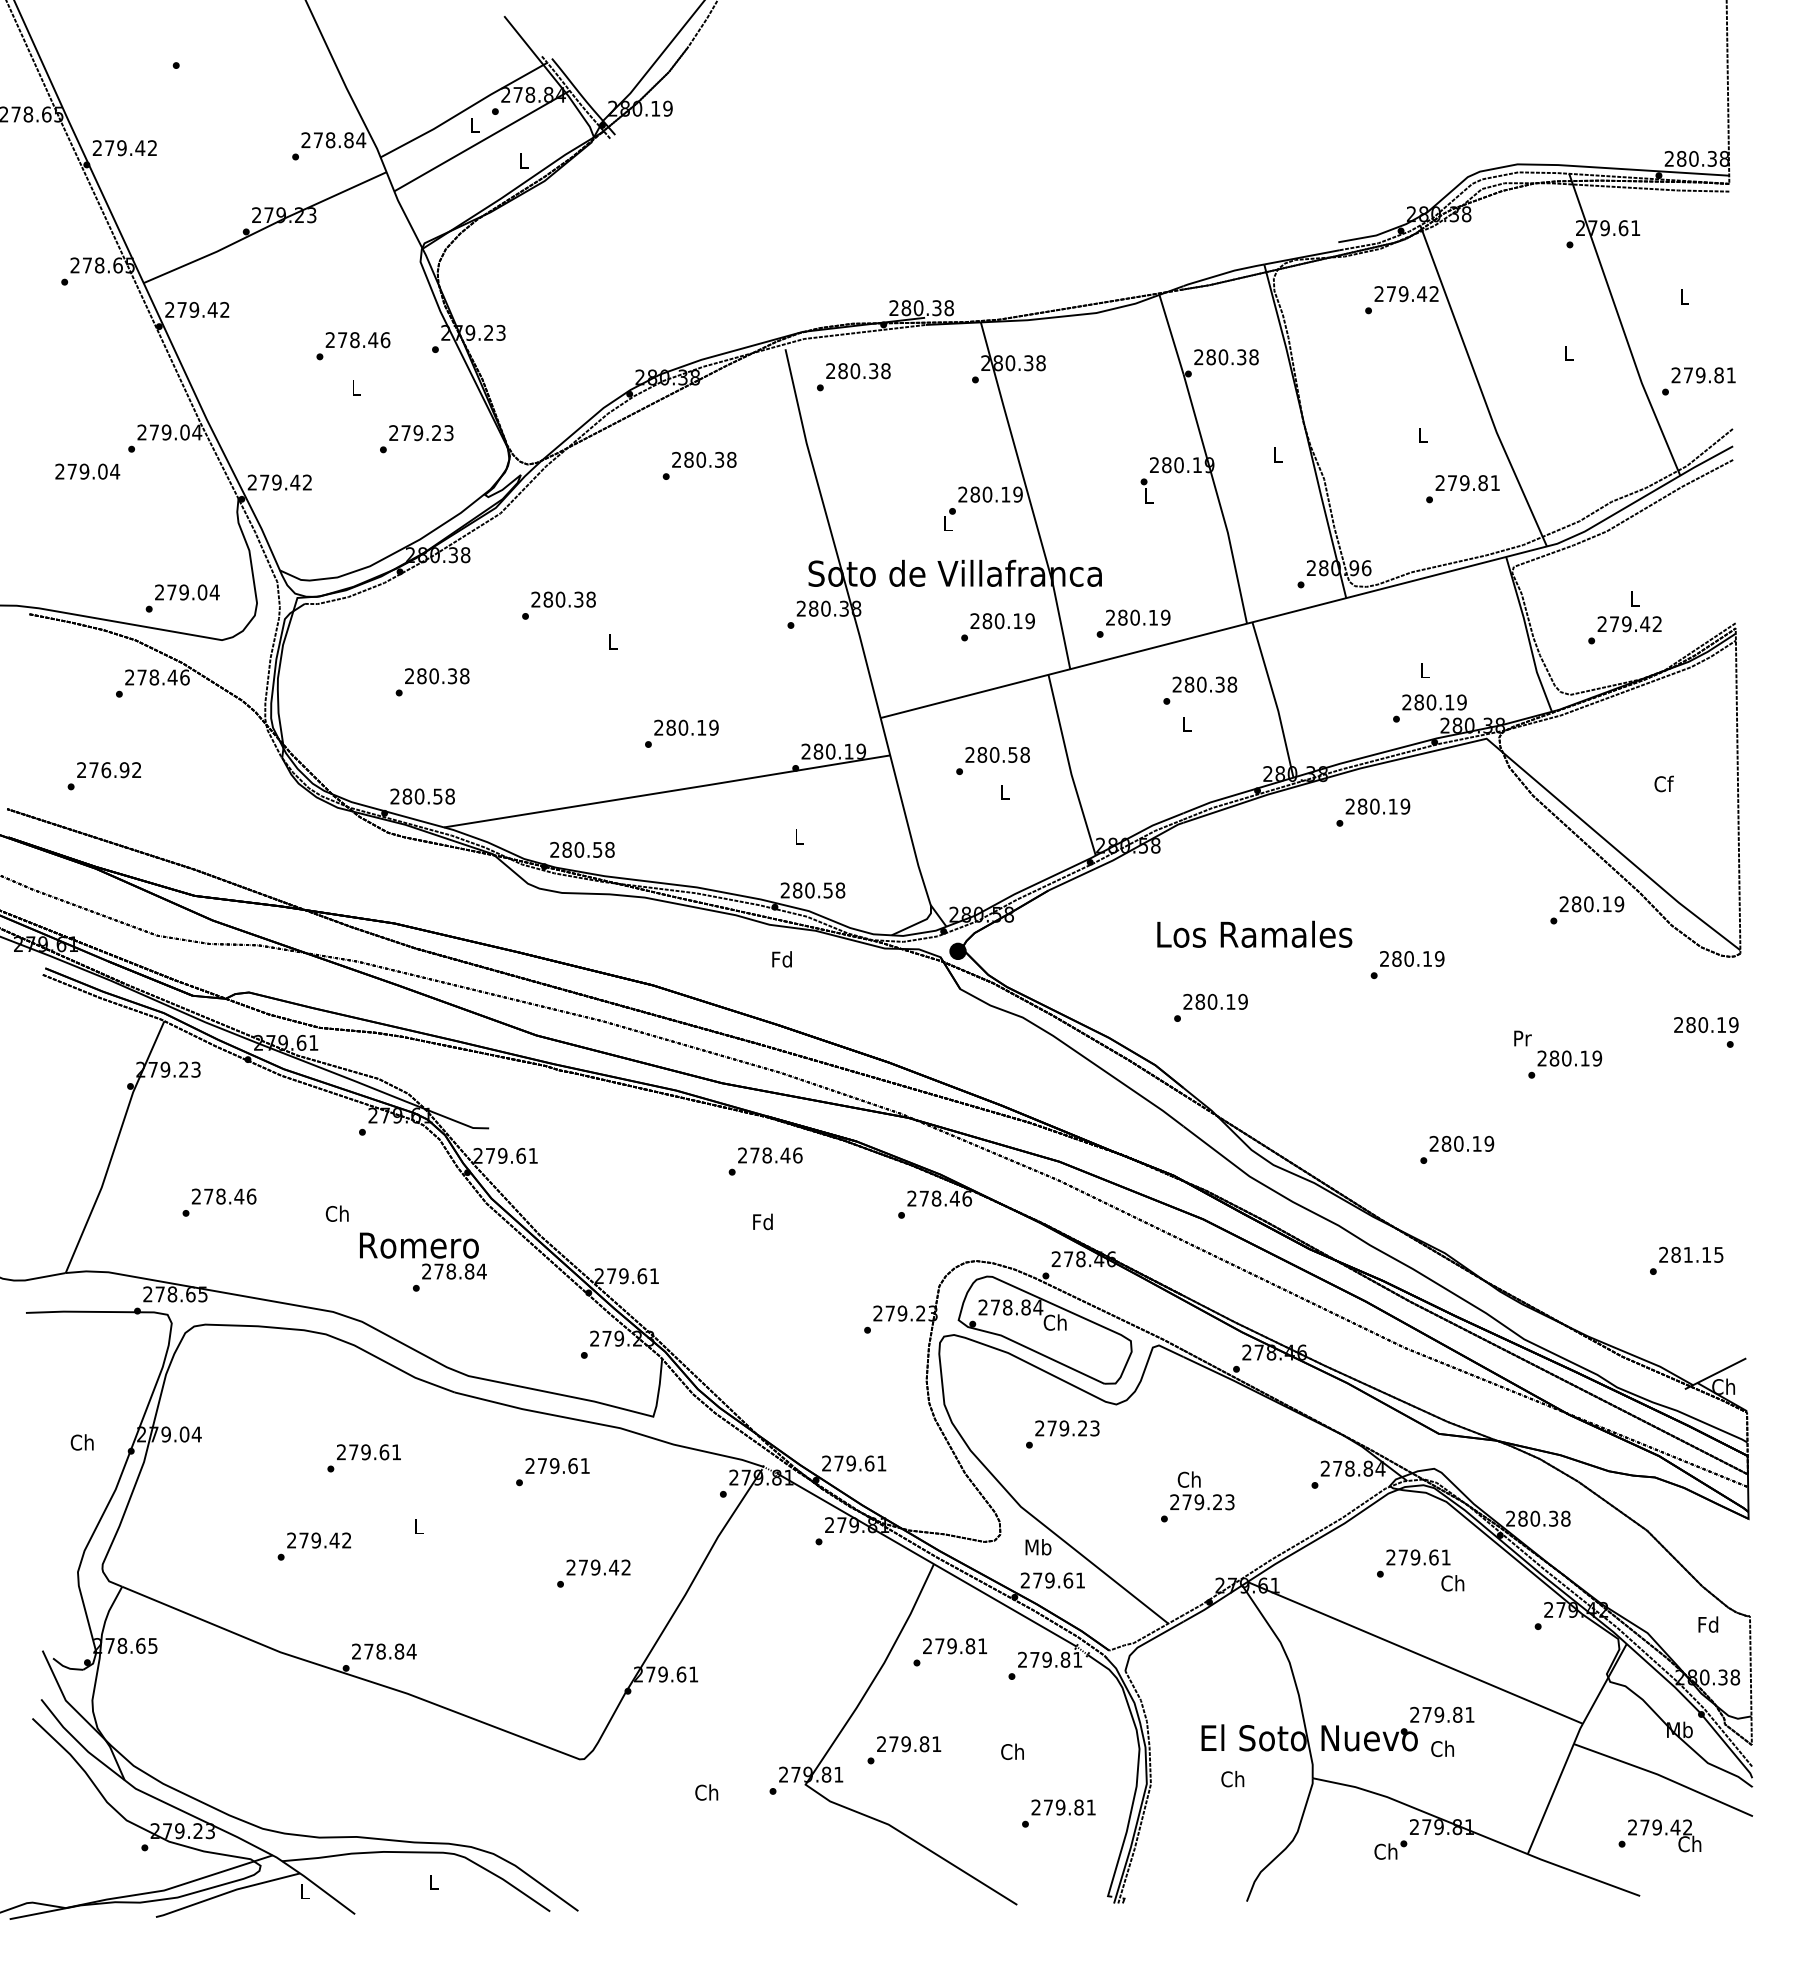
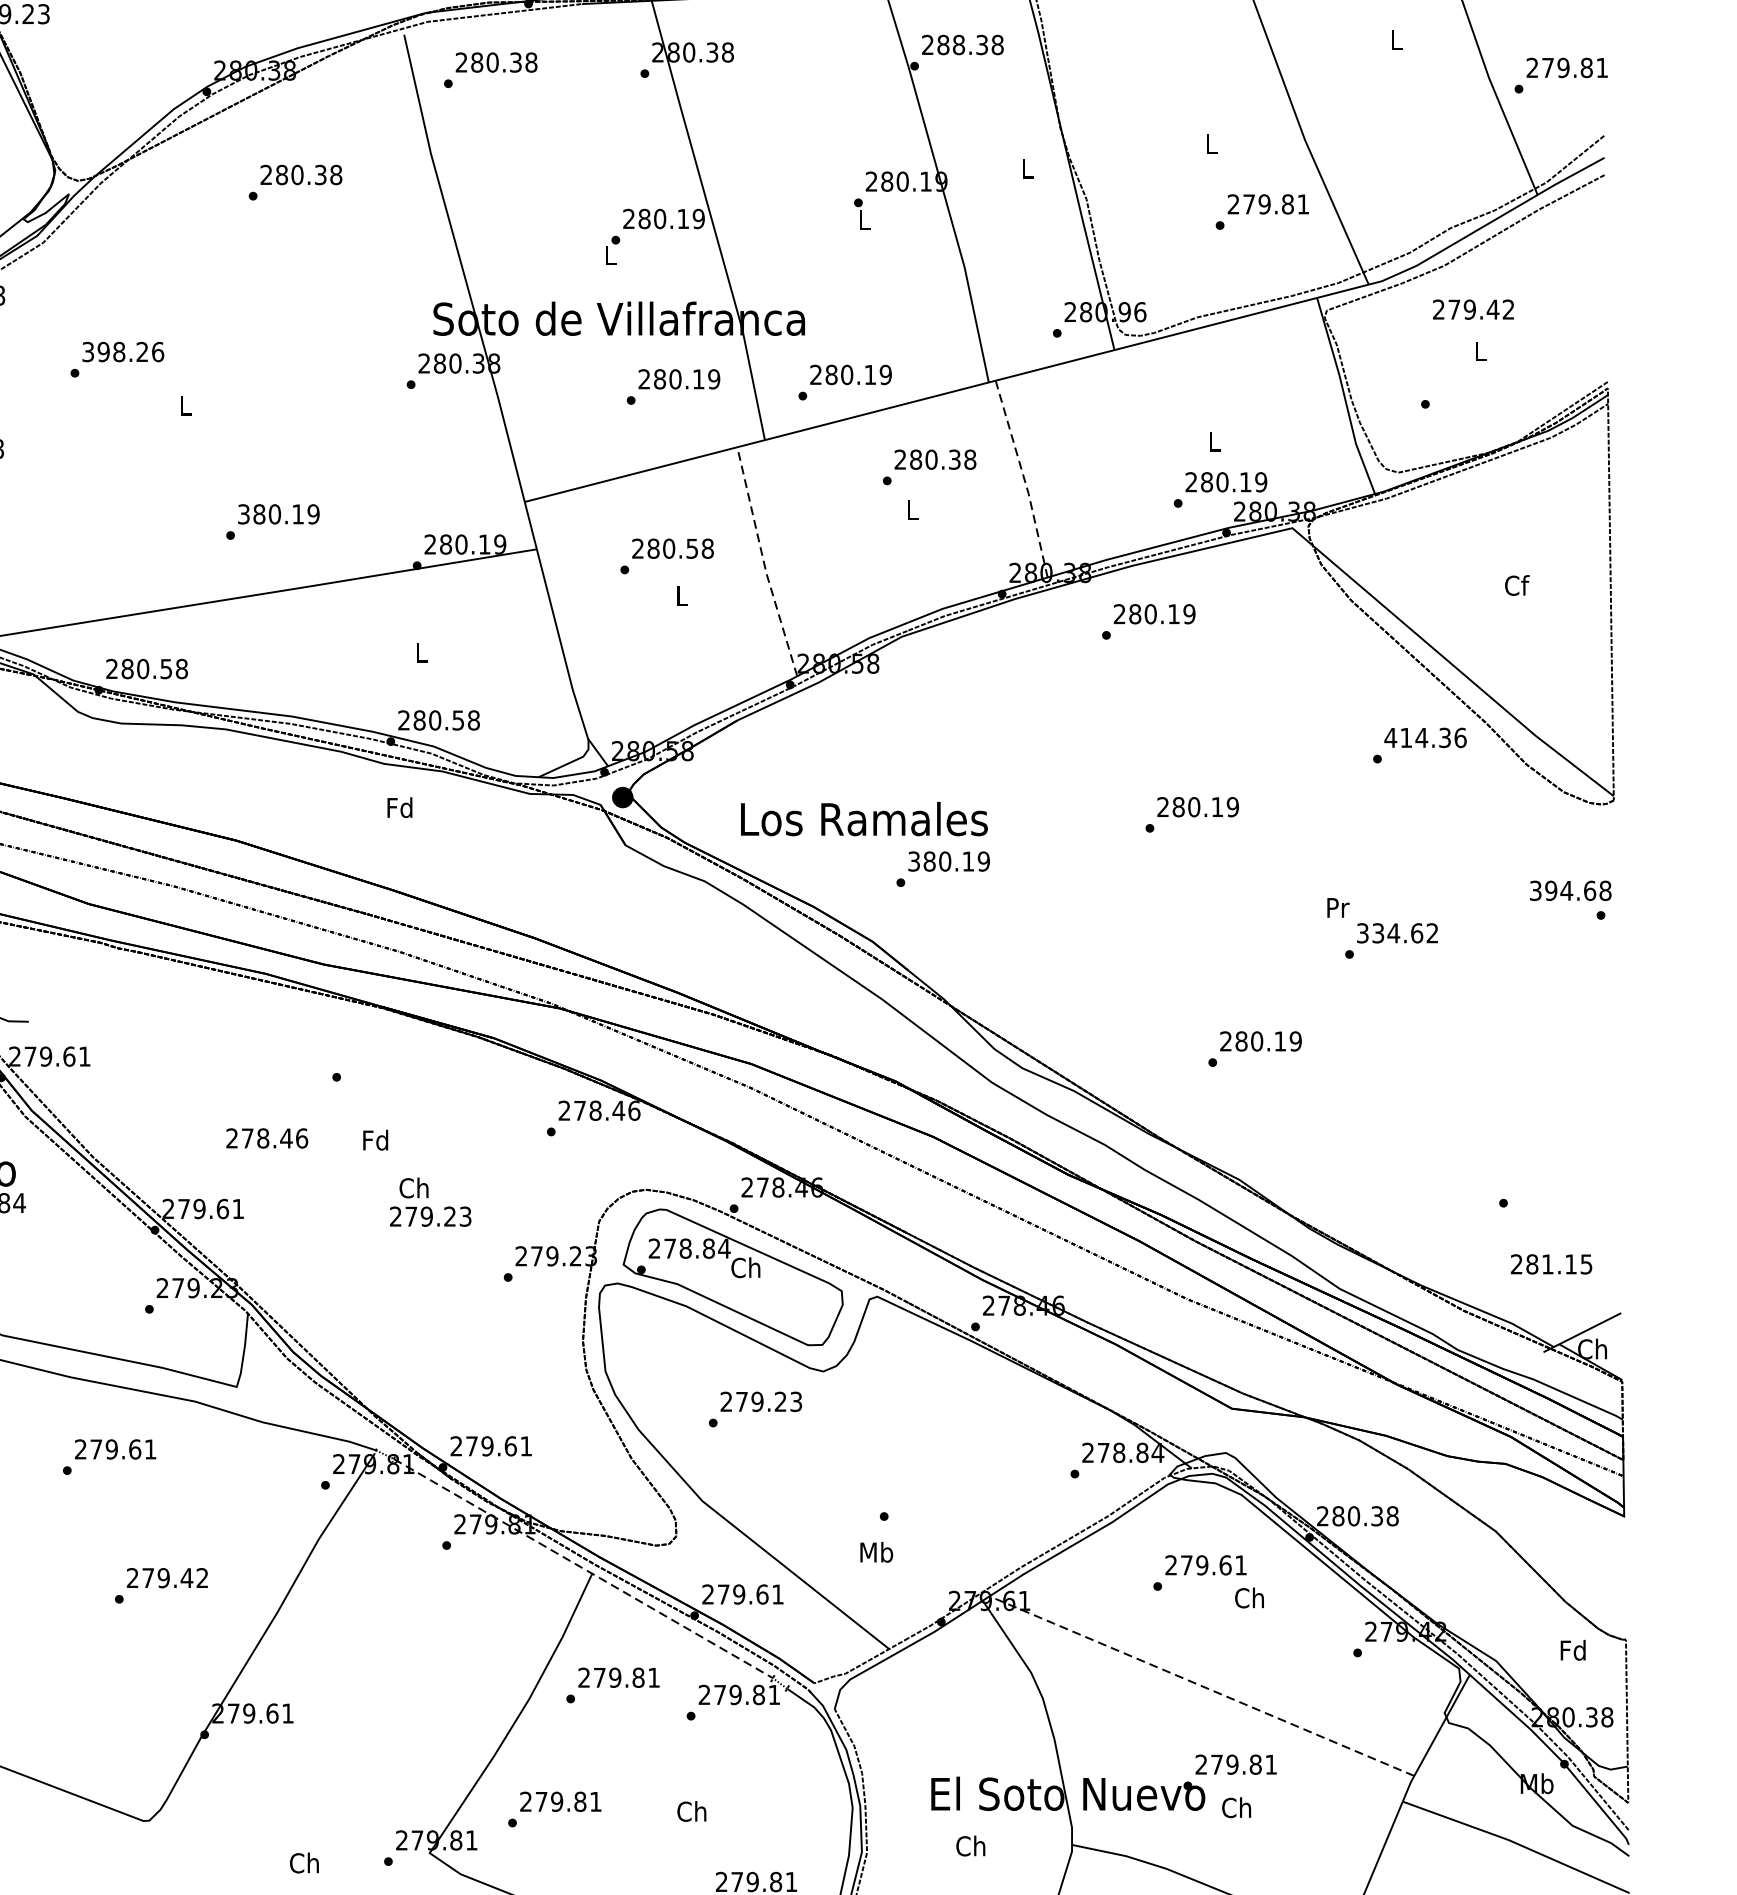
text: (1223, 356) -> (959, 44), 280.38 -> 288.38
text: (563, 599) -> (123, 351), 280.38 -> 398.26
text: (1629, 624) -> (1473, 310), moved
line: (1275, 700) -> (1024, 479), solid -> dashed
text: (658, 727) -> (243, 513), 280.19 -> 380.19
line: (1069, 765) -> (763, 562), solid -> dashed
text: (1591, 904) -> (1425, 738), 280.19 -> 414.36
text: (1254, 933) -> (864, 817), moved
text: (1187, 1001) -> (913, 861), 280.19 -> 380.19
text: (1706, 1025) -> (1570, 891), 280.19 -> 394.68
text: (1569, 1058) -> (1397, 933), 280.19 -> 334.62
text: (770, 1155) -> (267, 1138), moved
text: (1691, 1254) -> (1551, 1263), moved
text: (1202, 1490) -> (430, 1201), moved
text: (1038, 1547) -> (876, 1552), moved
line: (927, 1560) -> (584, 1569), solid -> dashed
line: (1414, 1652) -> (1200, 1685), solid -> dashed

